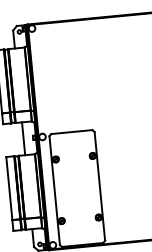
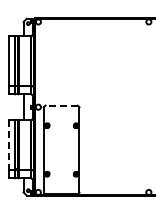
line: (71, 131) -> (61, 105), solid -> dashed
line: (9, 188) -> (8, 144), solid -> dashed

